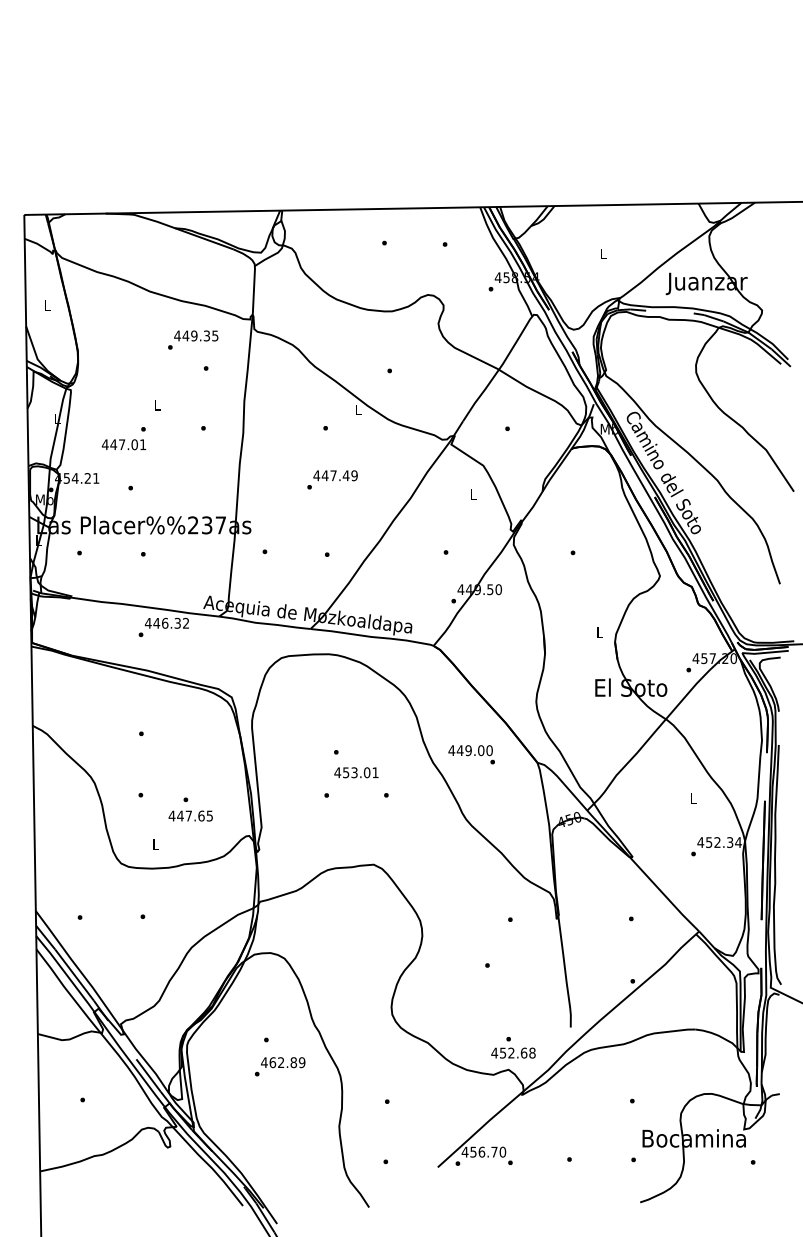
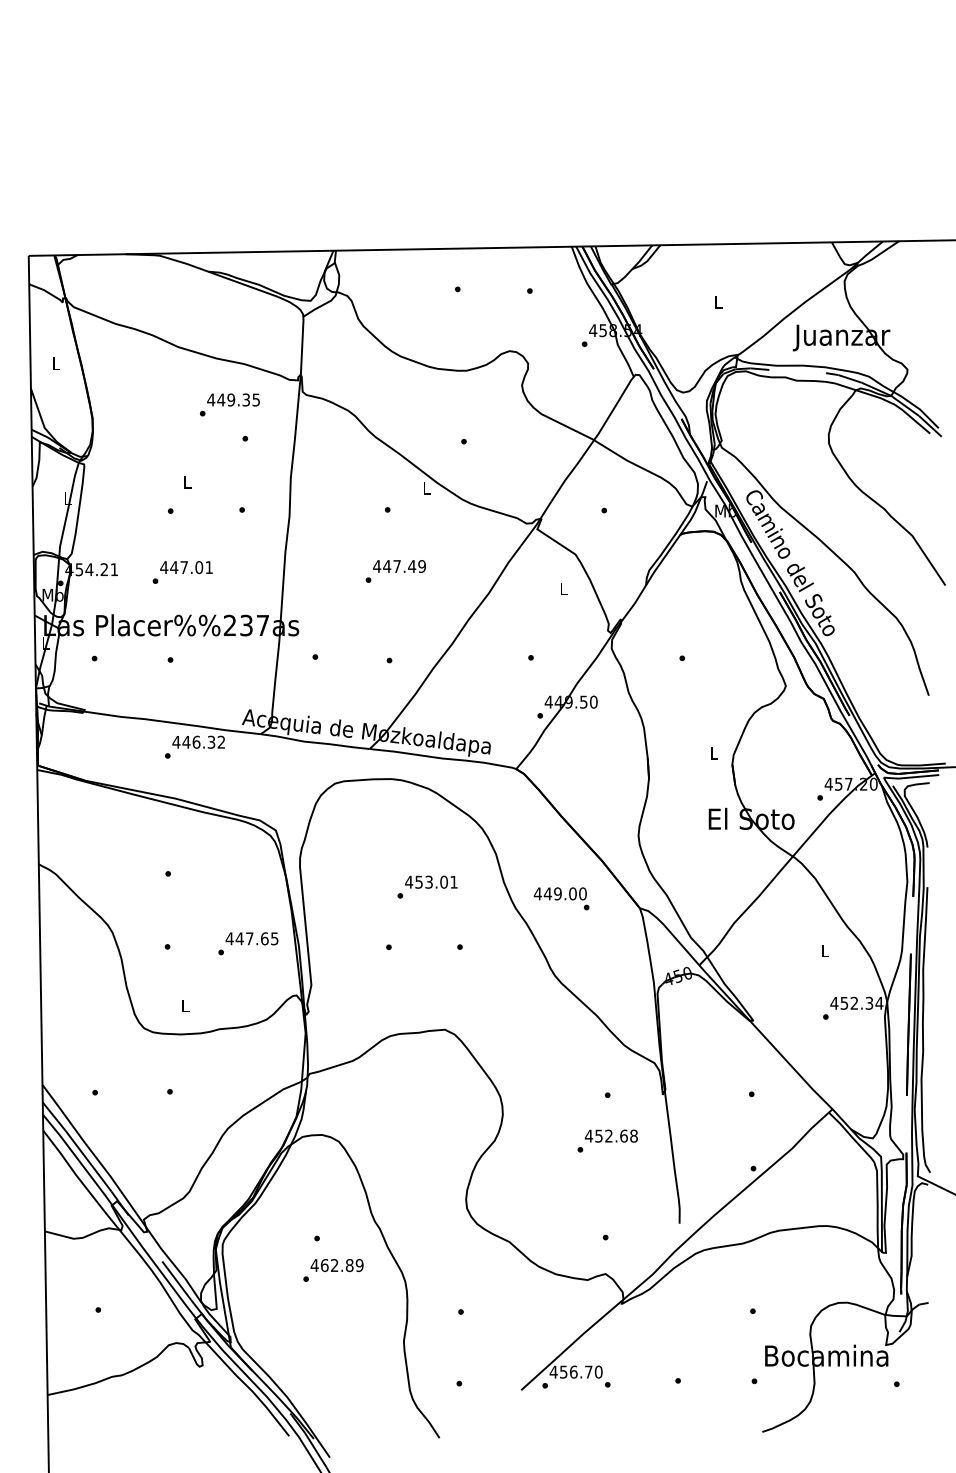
text: (124, 444) -> (186, 567), moved
text: (356, 772) -> (431, 881), moved
text: (190, 815) -> (251, 938), moved
text: (512, 1052) -> (610, 1135), moved

